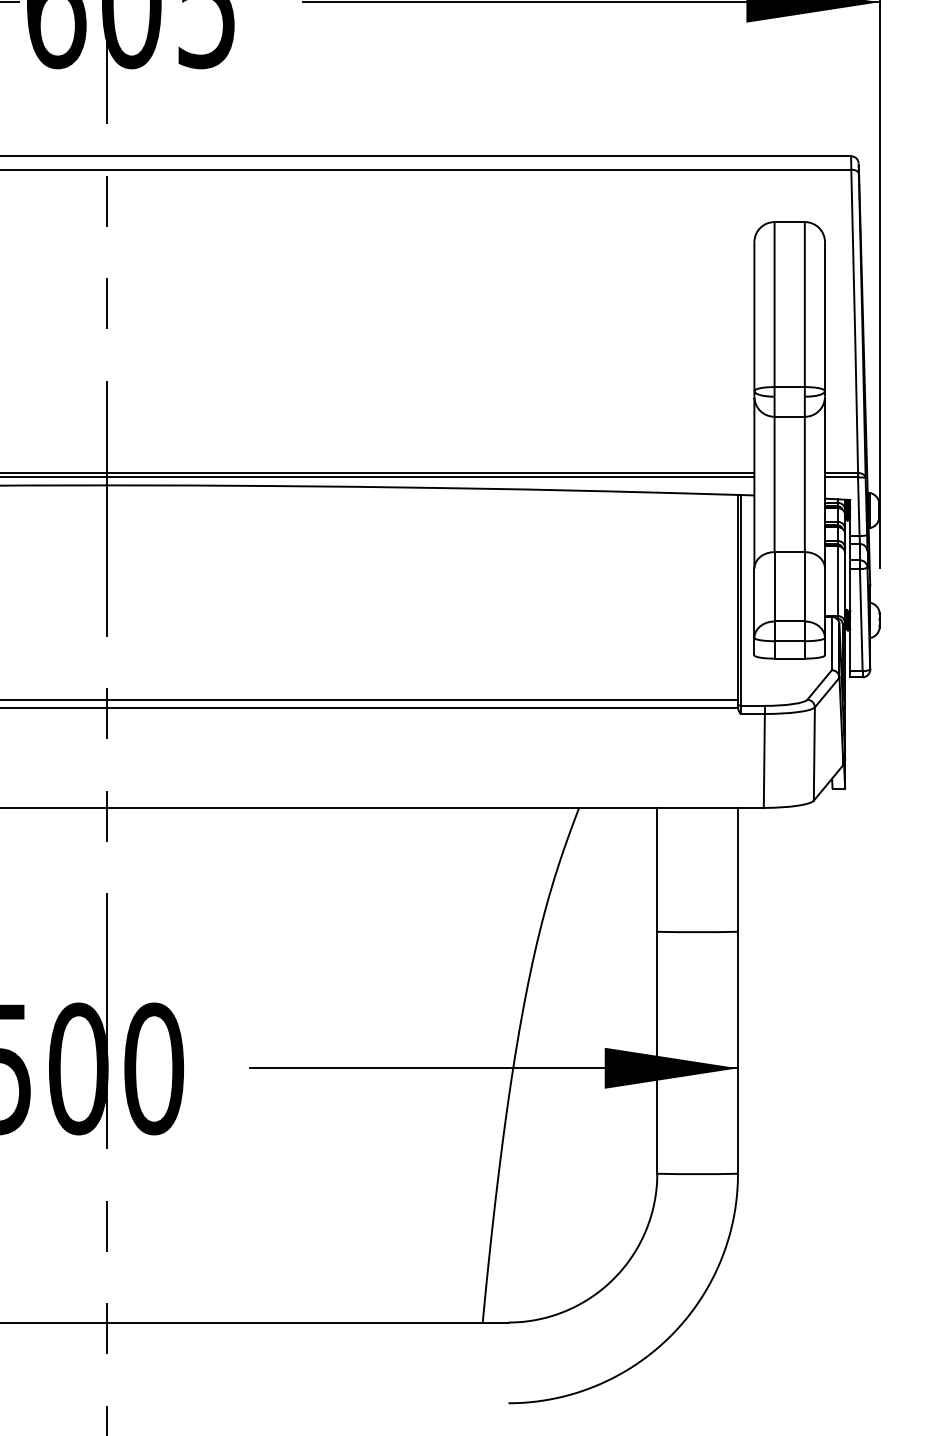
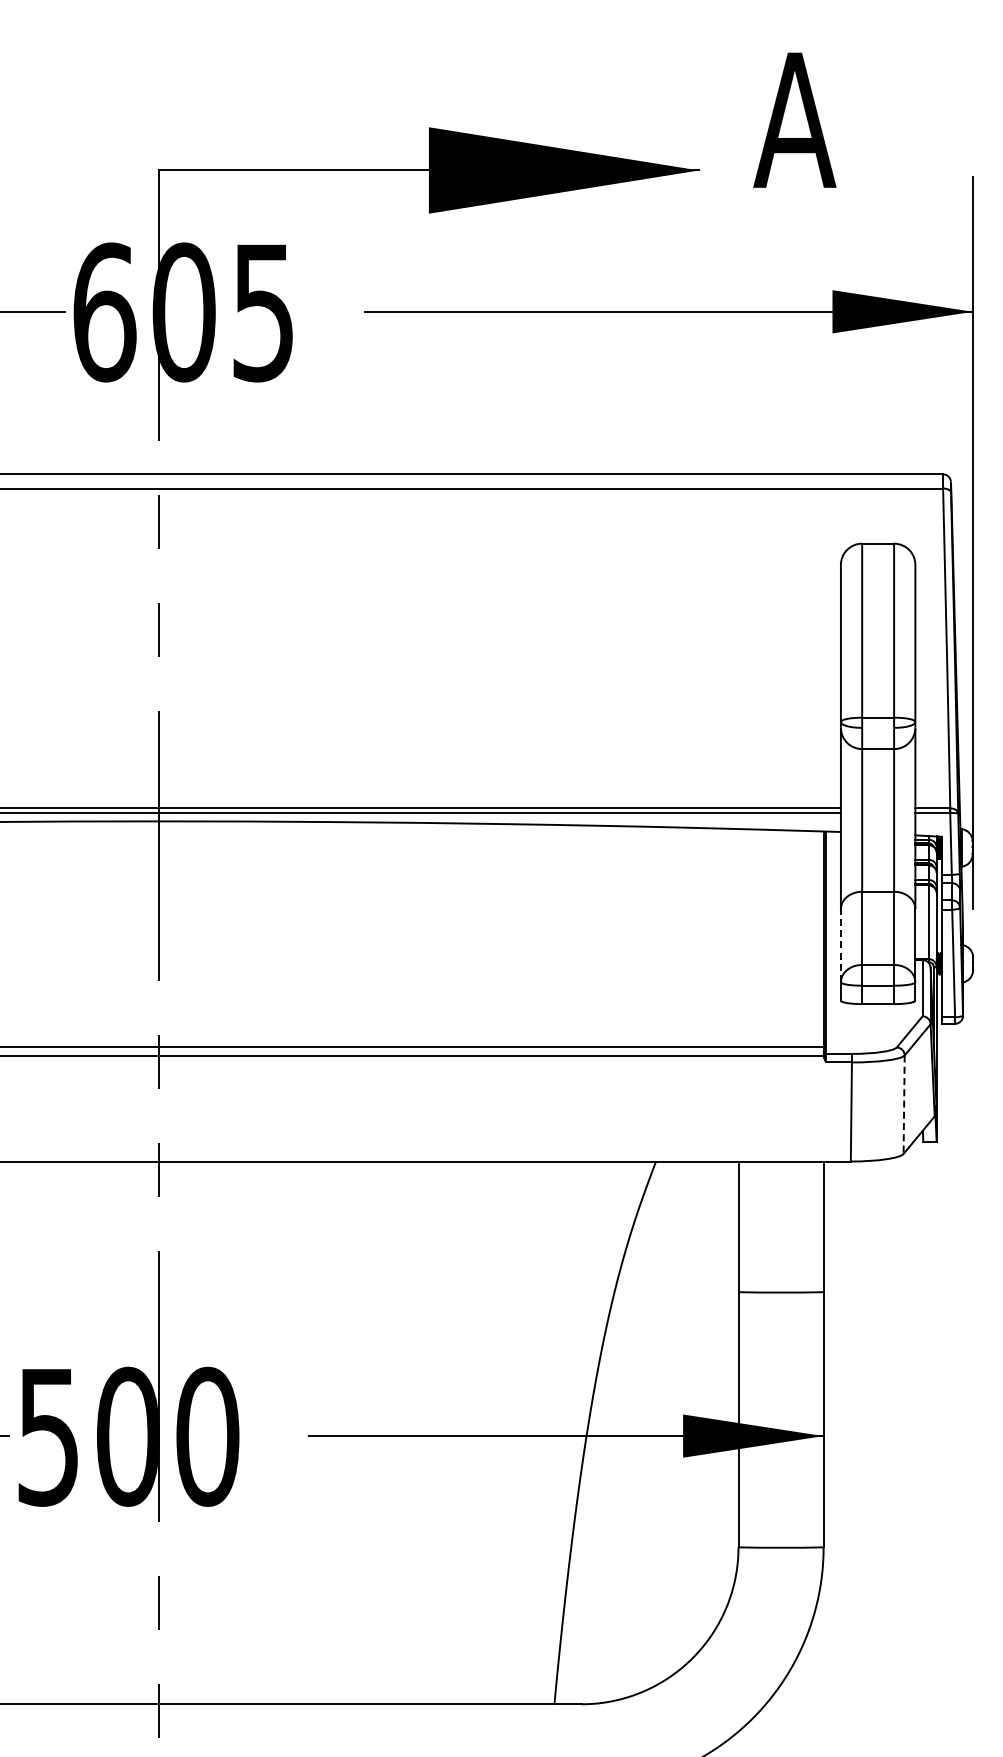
line: (754, 603) -> (840, 945), solid -> dashed
line: (814, 754) -> (904, 1105), solid -> dashed

